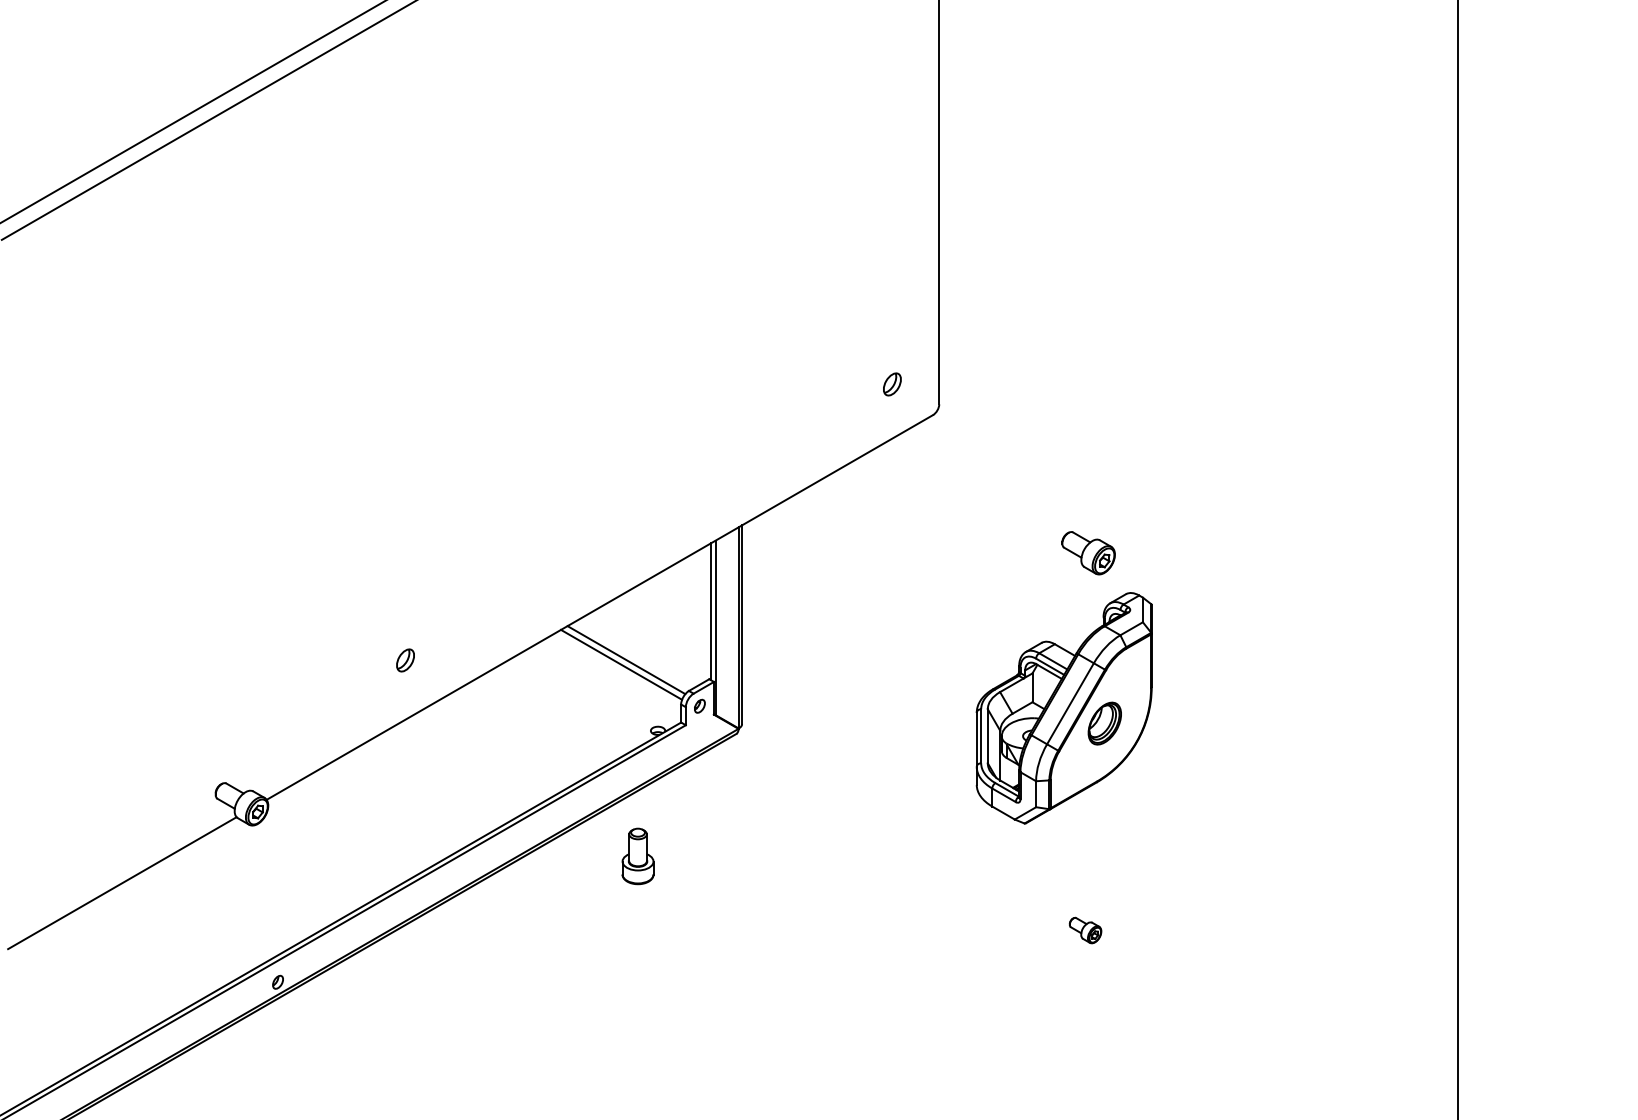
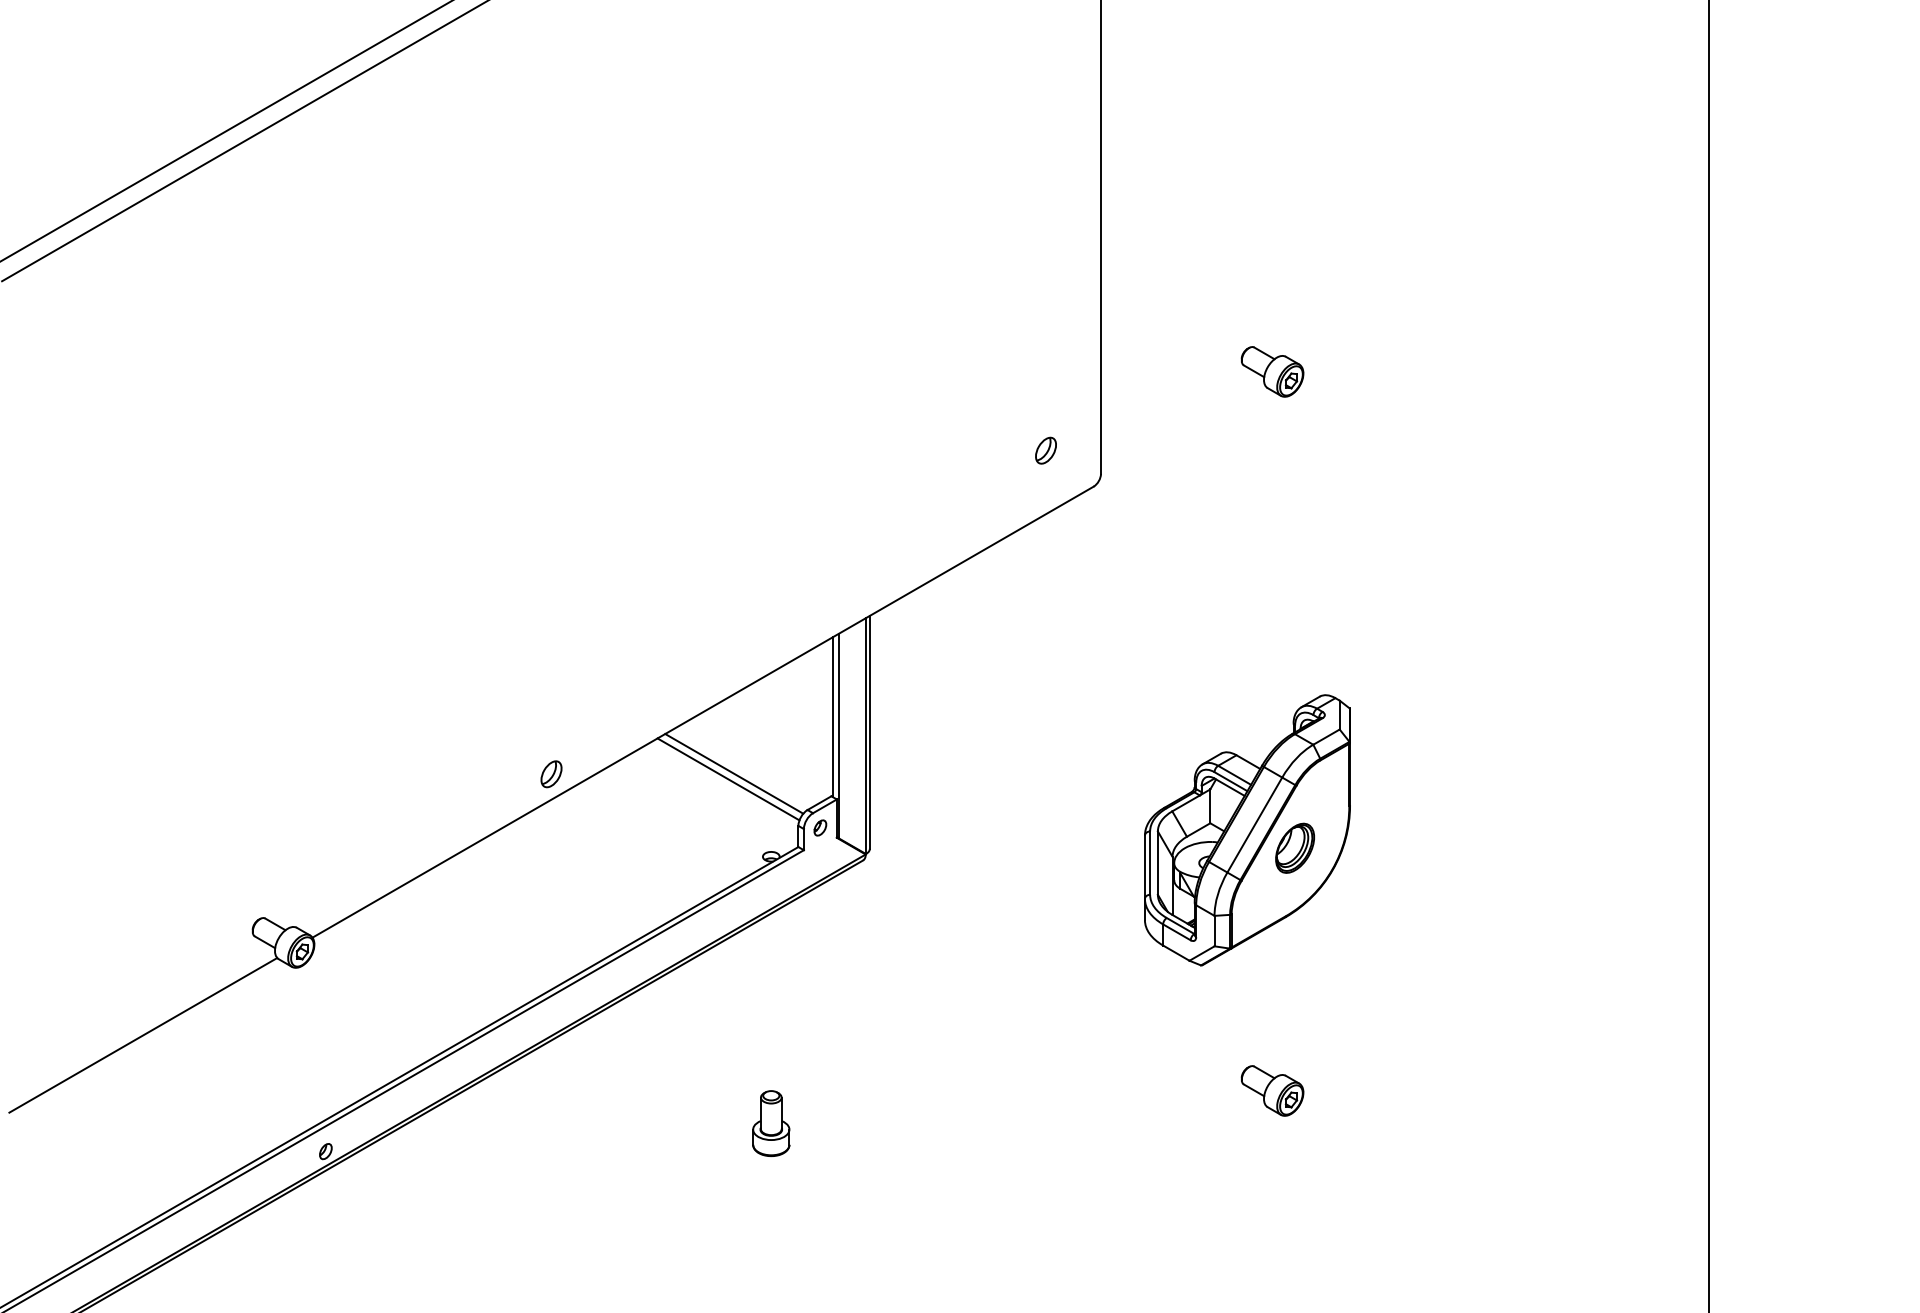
part: (1088, 553) -> (1272, 372), moved
part: (405, 660) -> (551, 774), moved
part: (637, 856) -> (770, 1123), moved
part: (1085, 930) -> (1272, 1090), size x1.67

